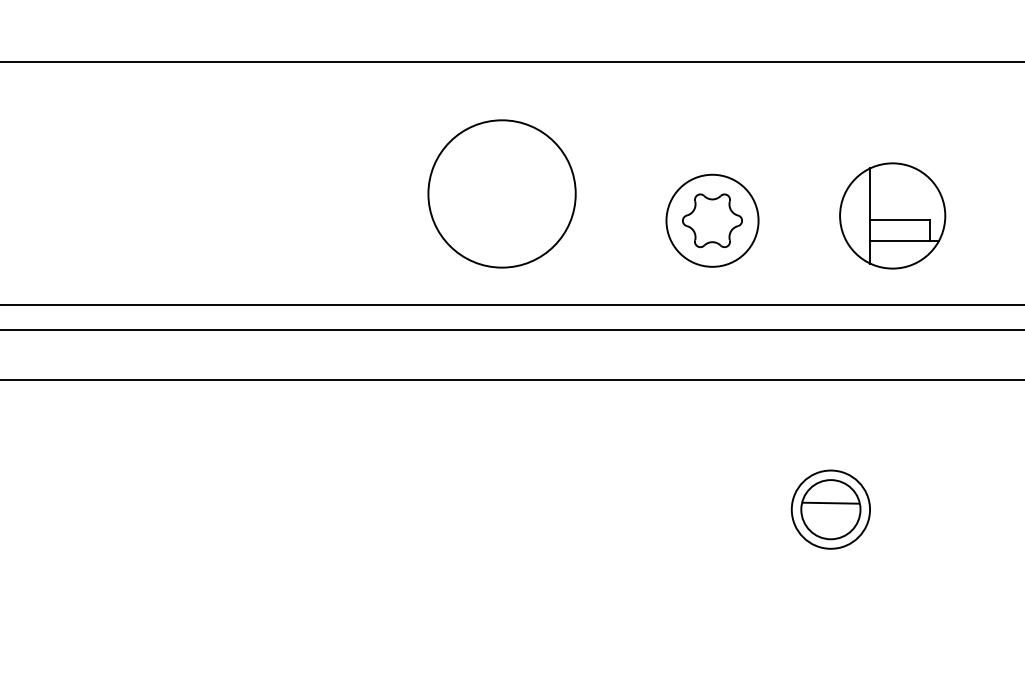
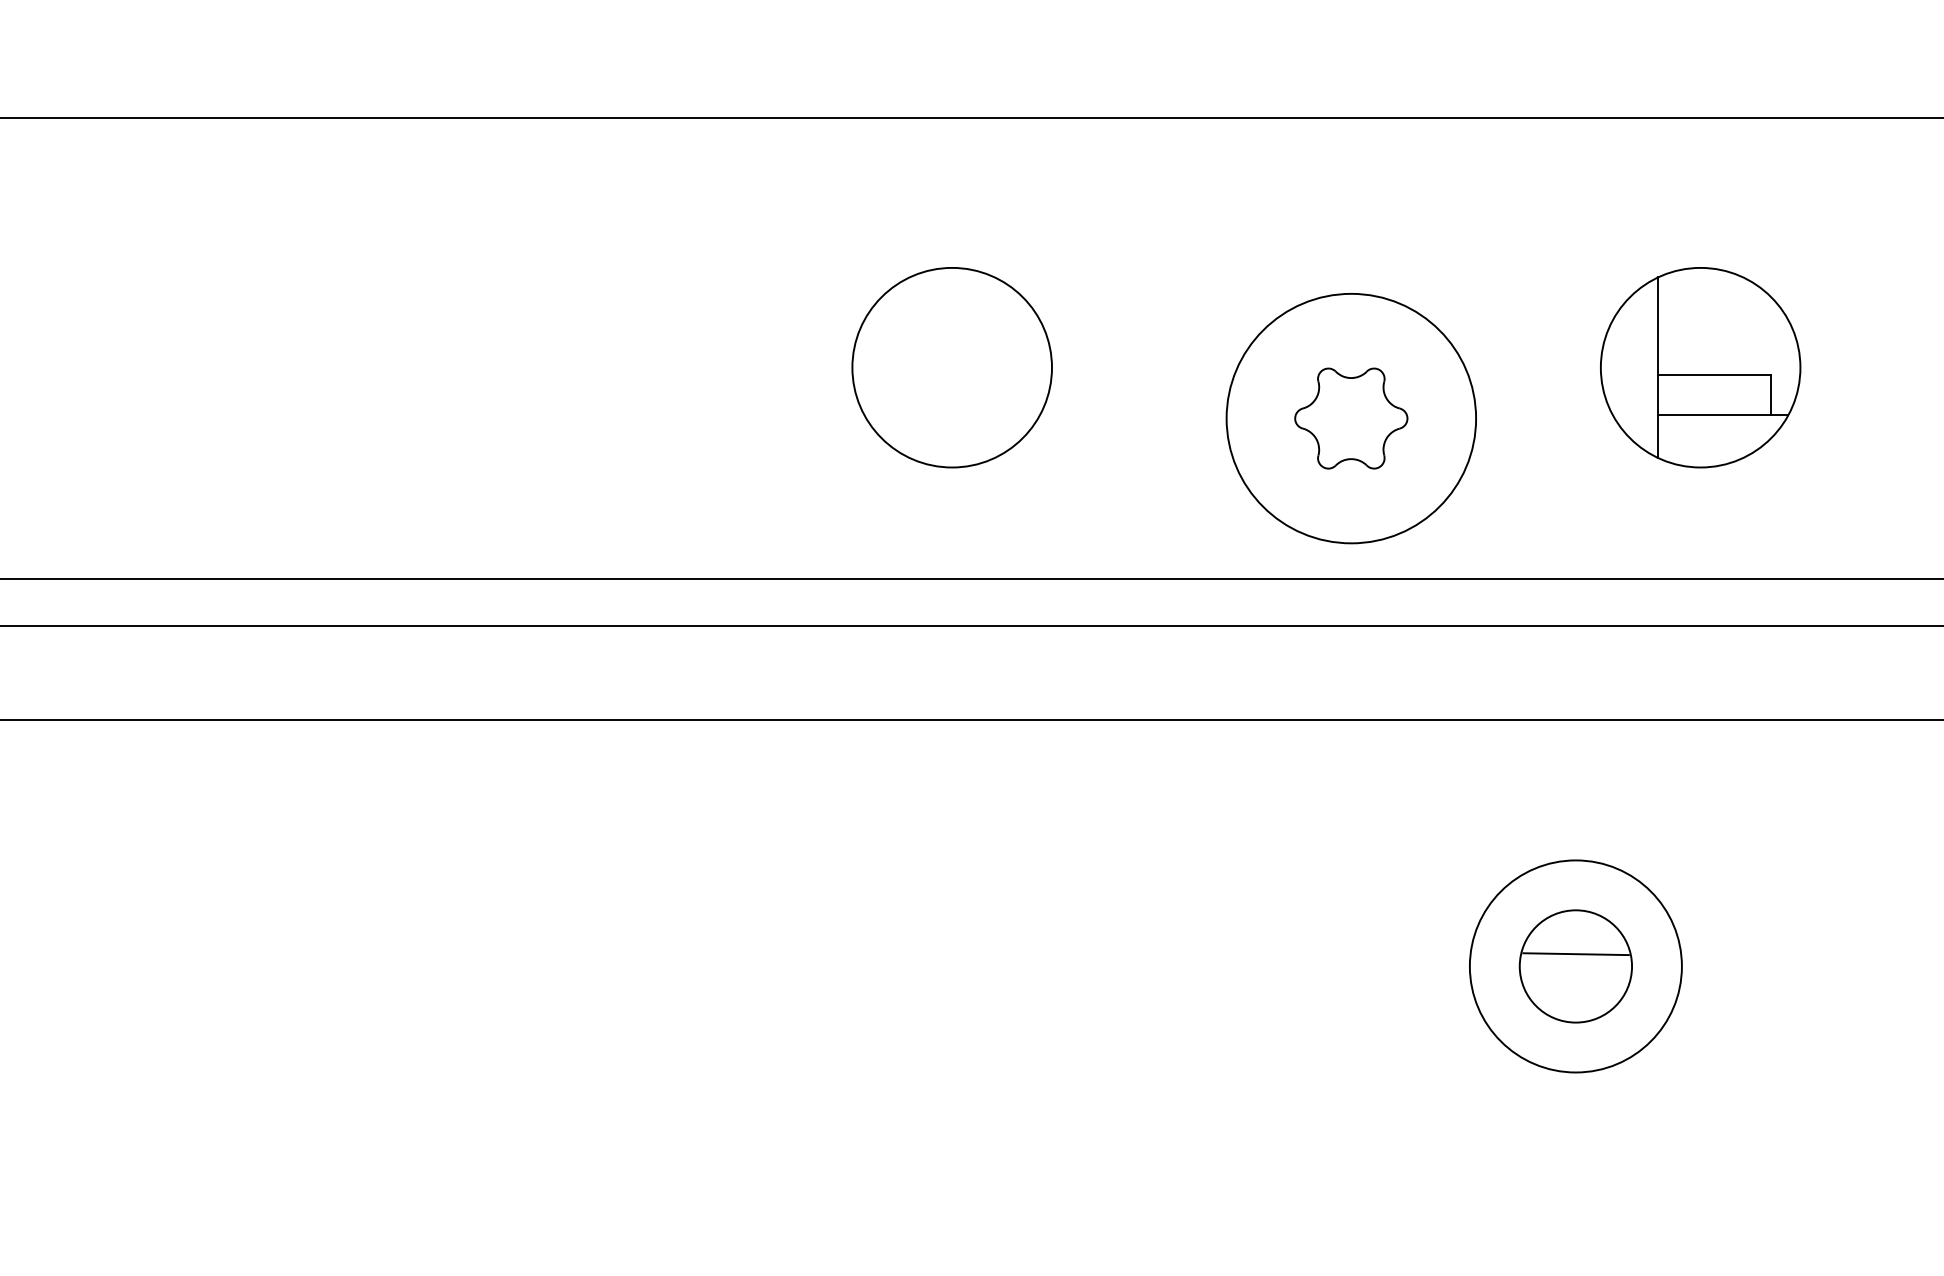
circle: (501, 193) -> (951, 366), size x0.71
part: (892, 215) -> (1700, 366), moved
circle: (712, 220) -> (1351, 417), size x1.43
circle: (830, 509) -> (1575, 966), size x1.43

